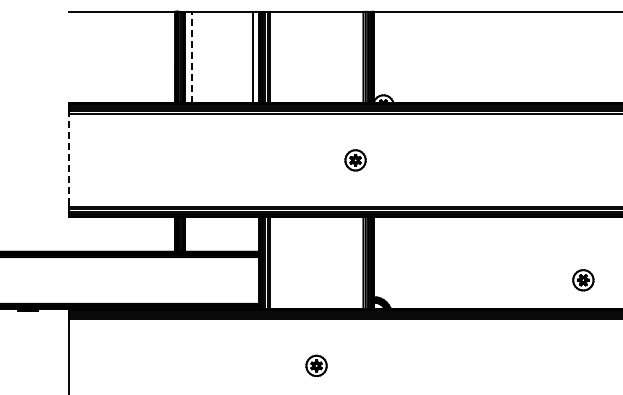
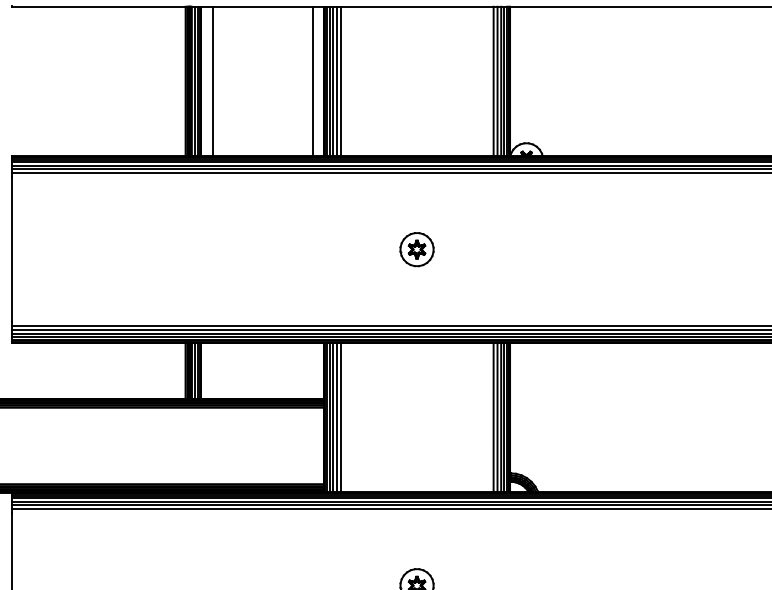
line: (192, 57) -> (214, 81), dashed -> solid
line: (69, 159) -> (13, 248), dashed -> solid
part: (355, 160) -> (416, 249), moved

